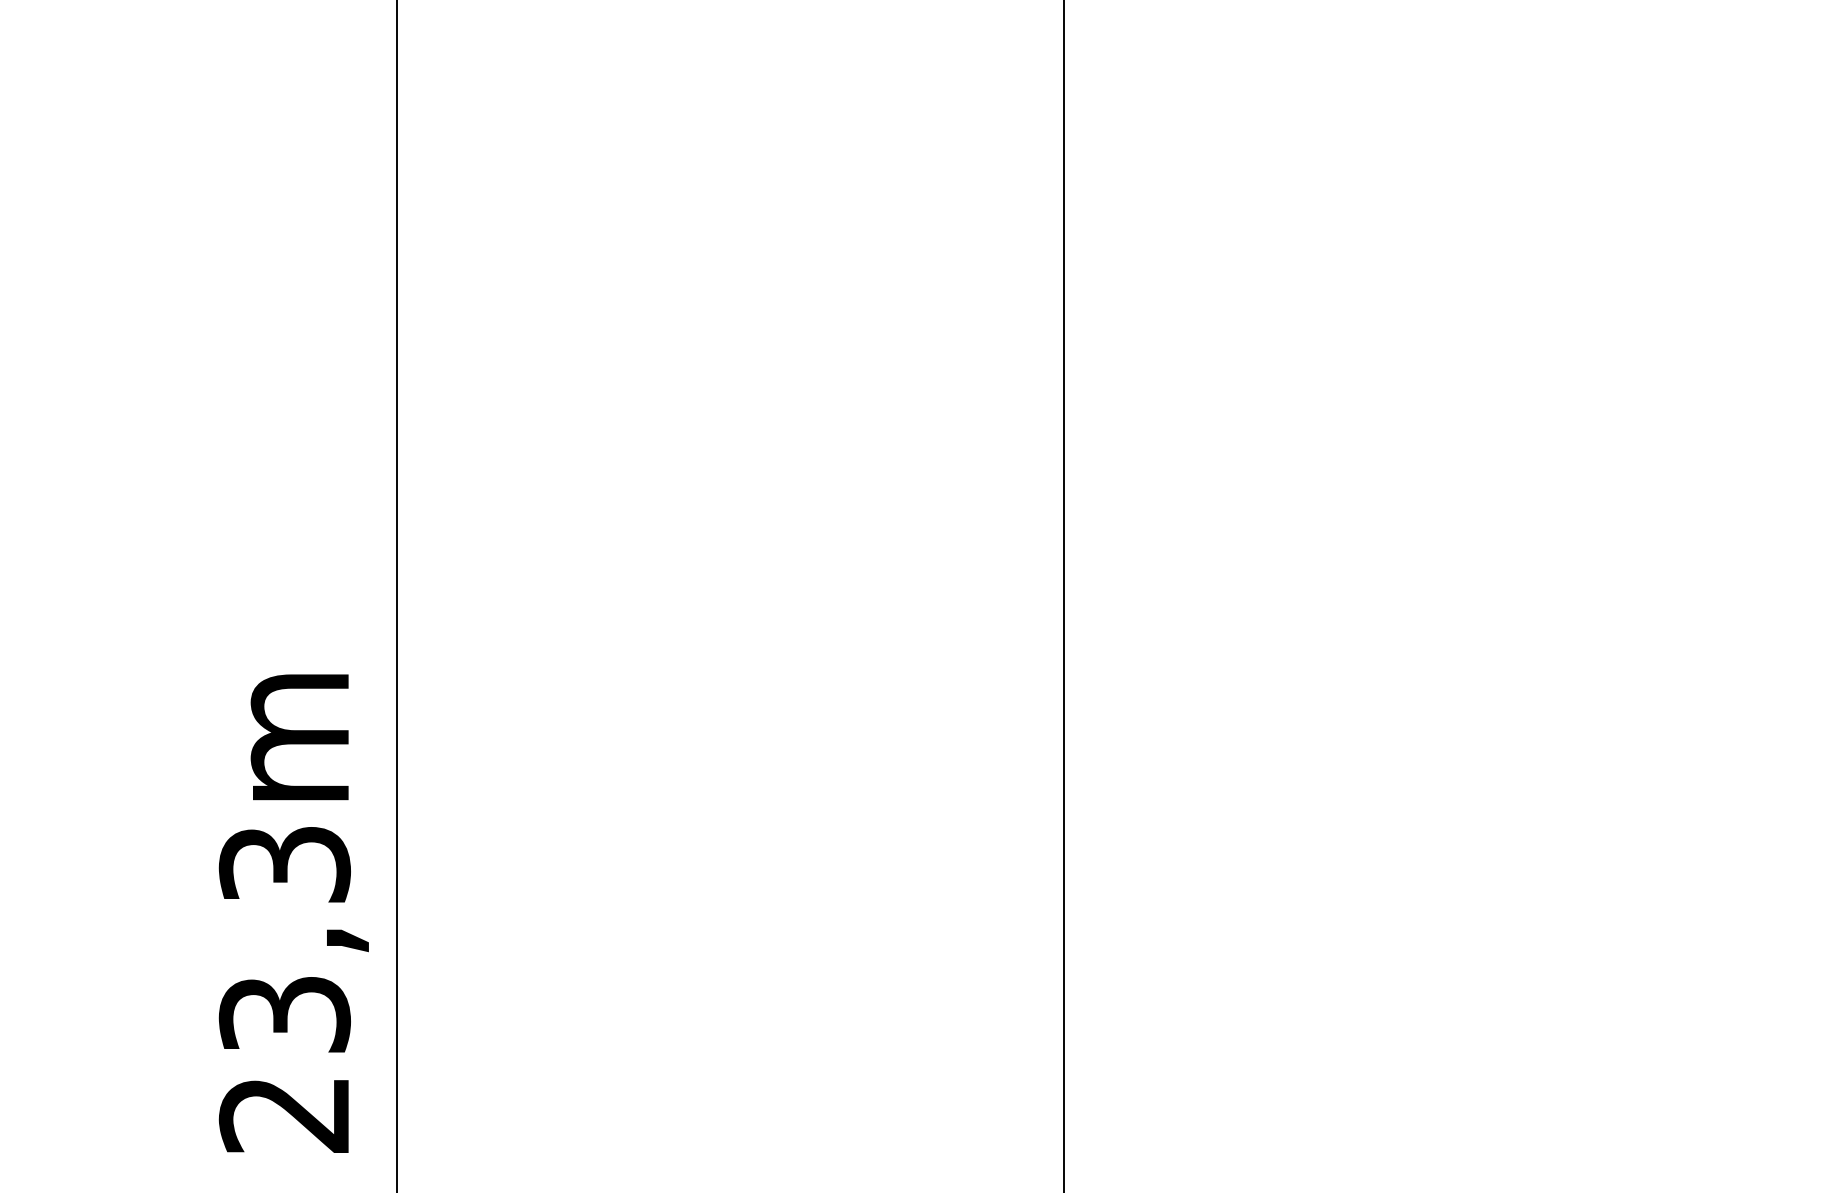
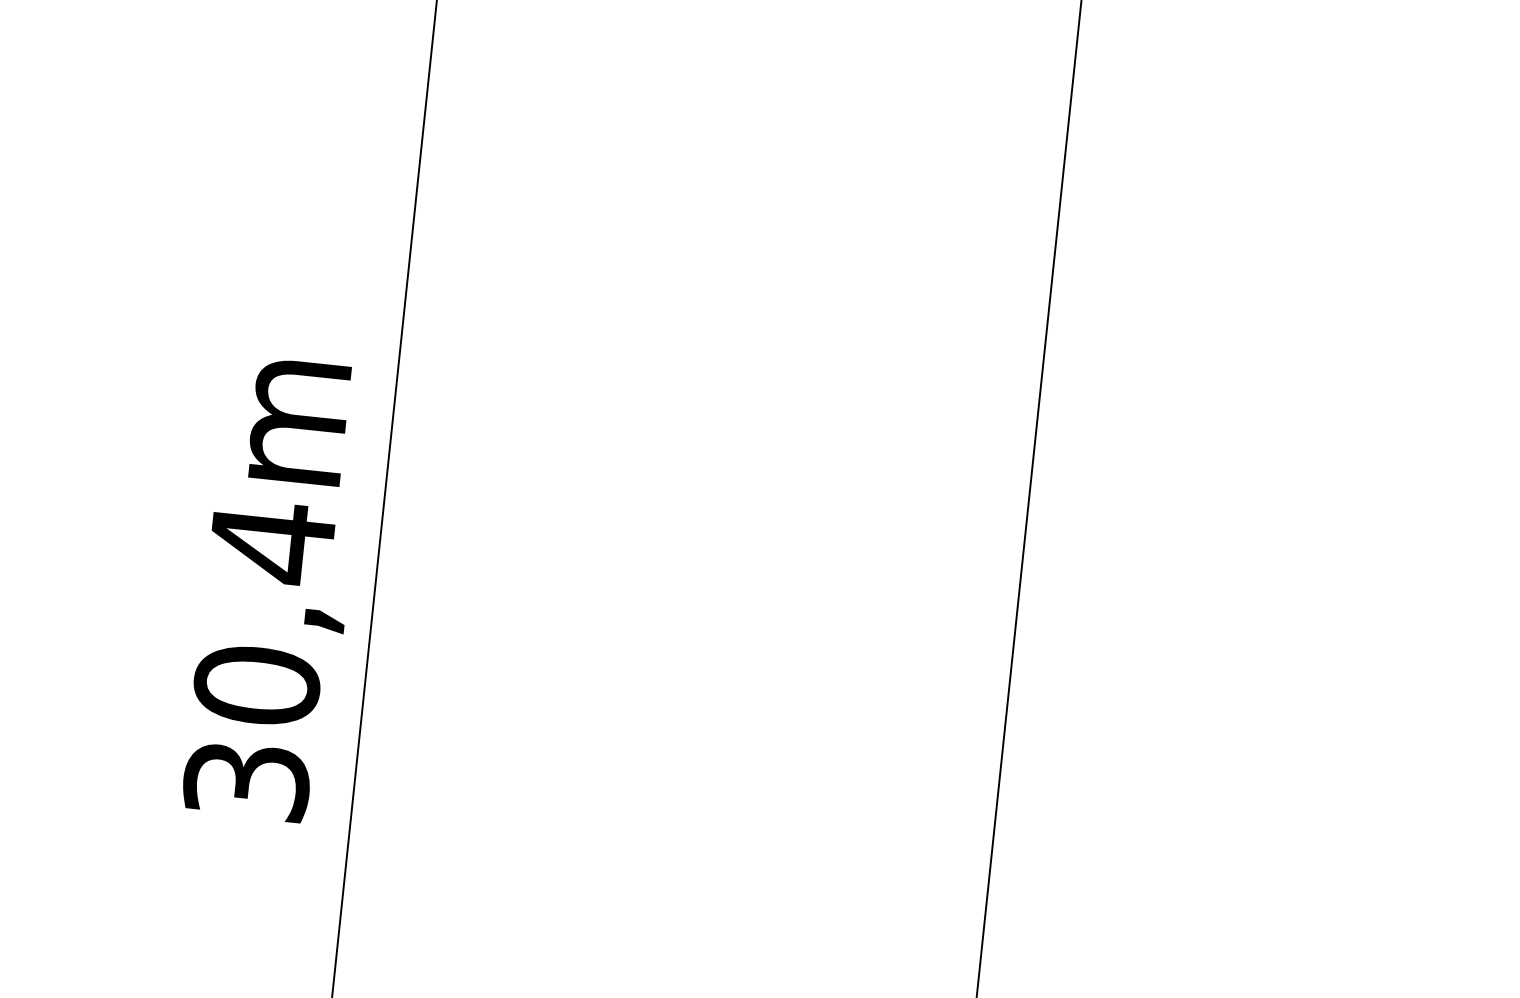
text: (284, 987) -> (259, 659), 23,3m -> 30,4m

